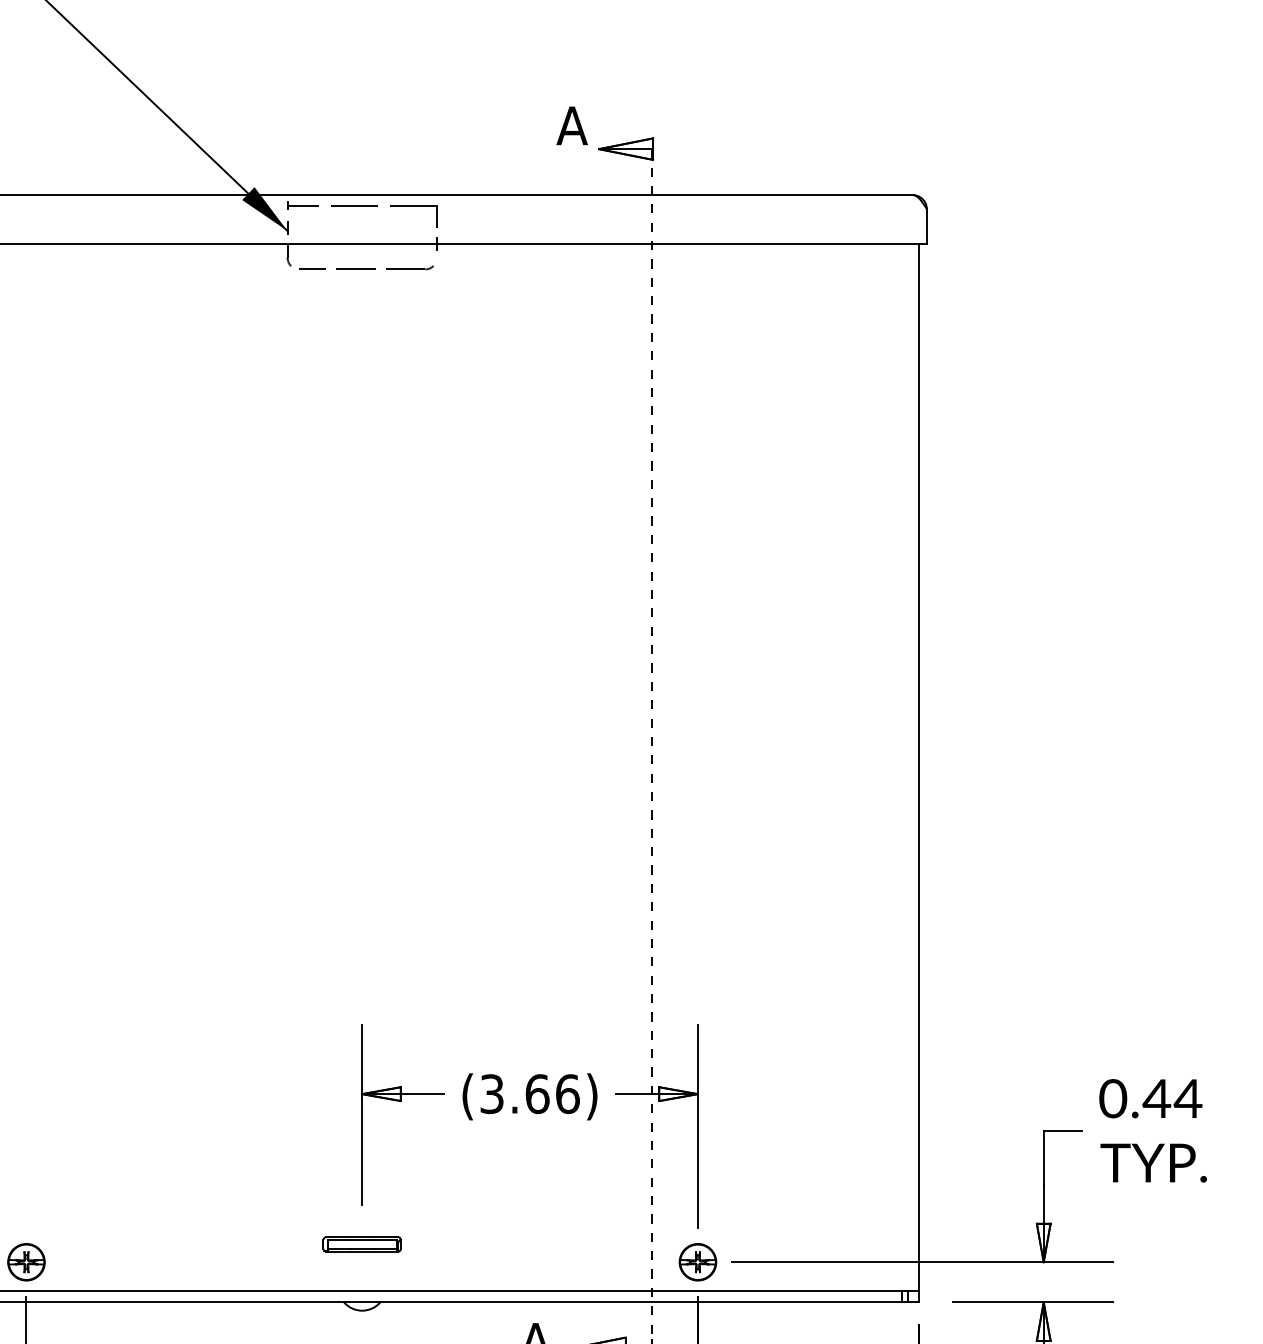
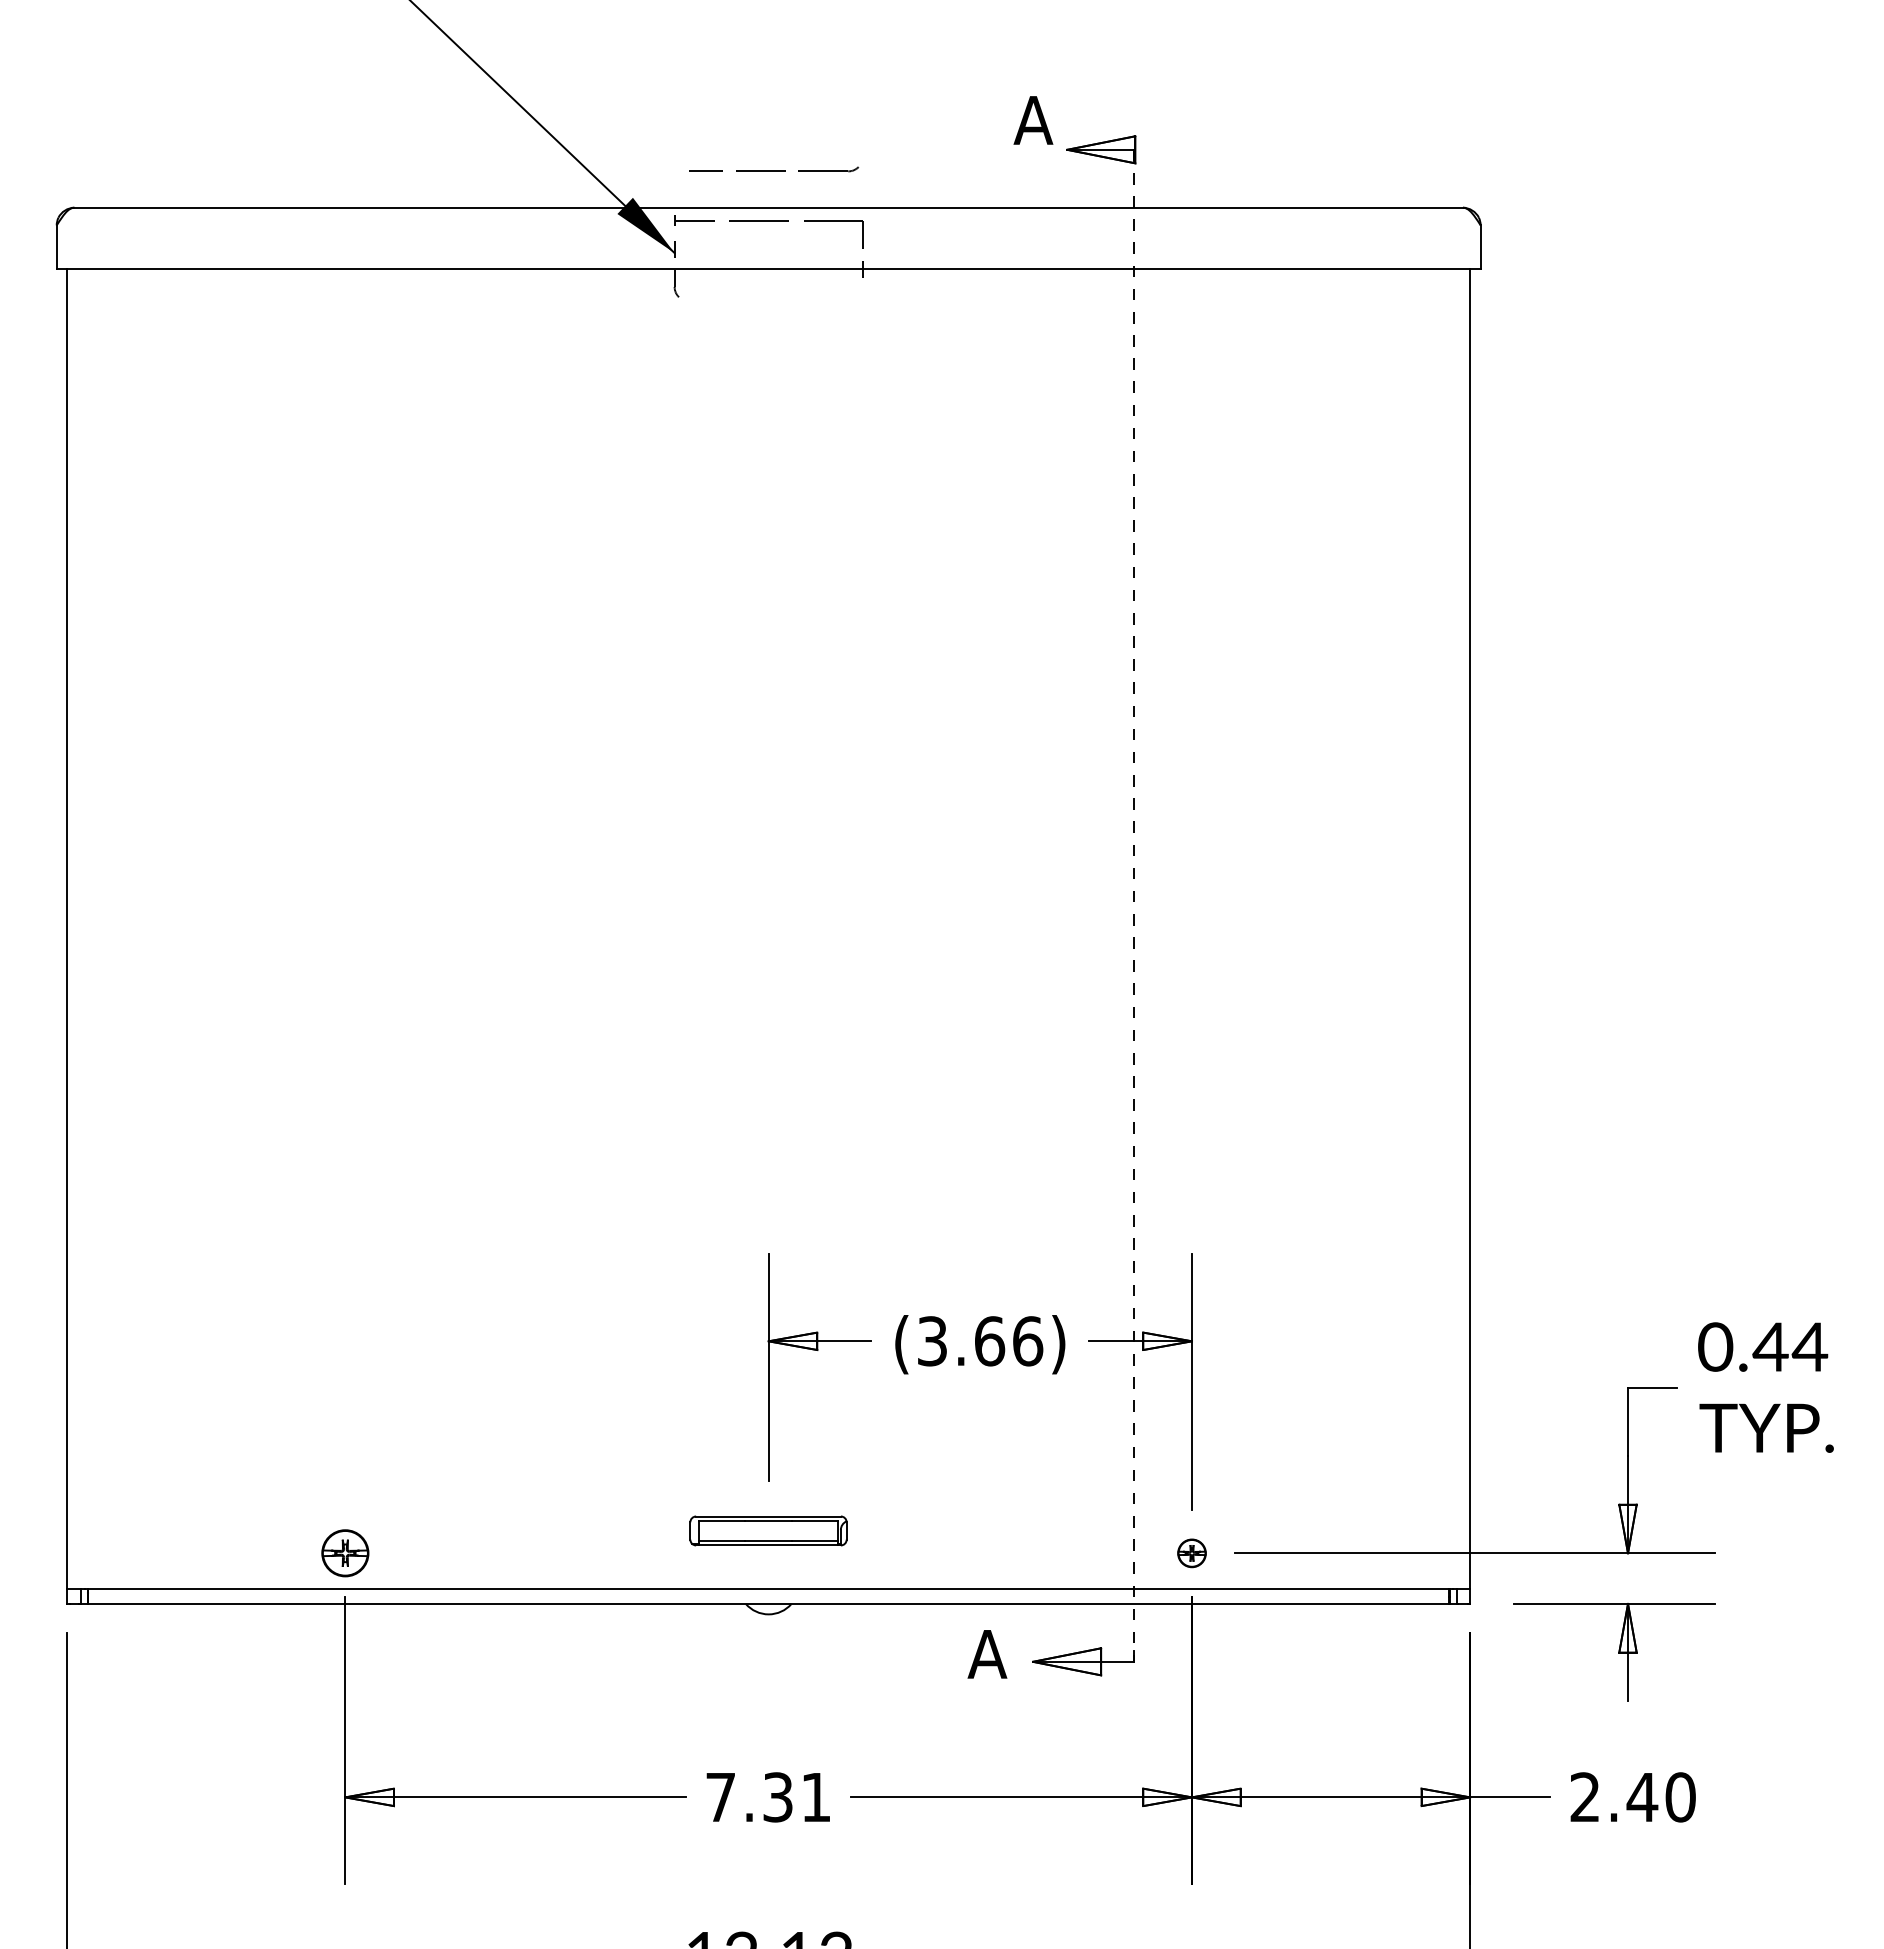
part: (366, 267) -> (774, 169), moved
part: (362, 1244) -> (768, 1530), size x1.6
part: (697, 1262) -> (1191, 1553), size x0.6

